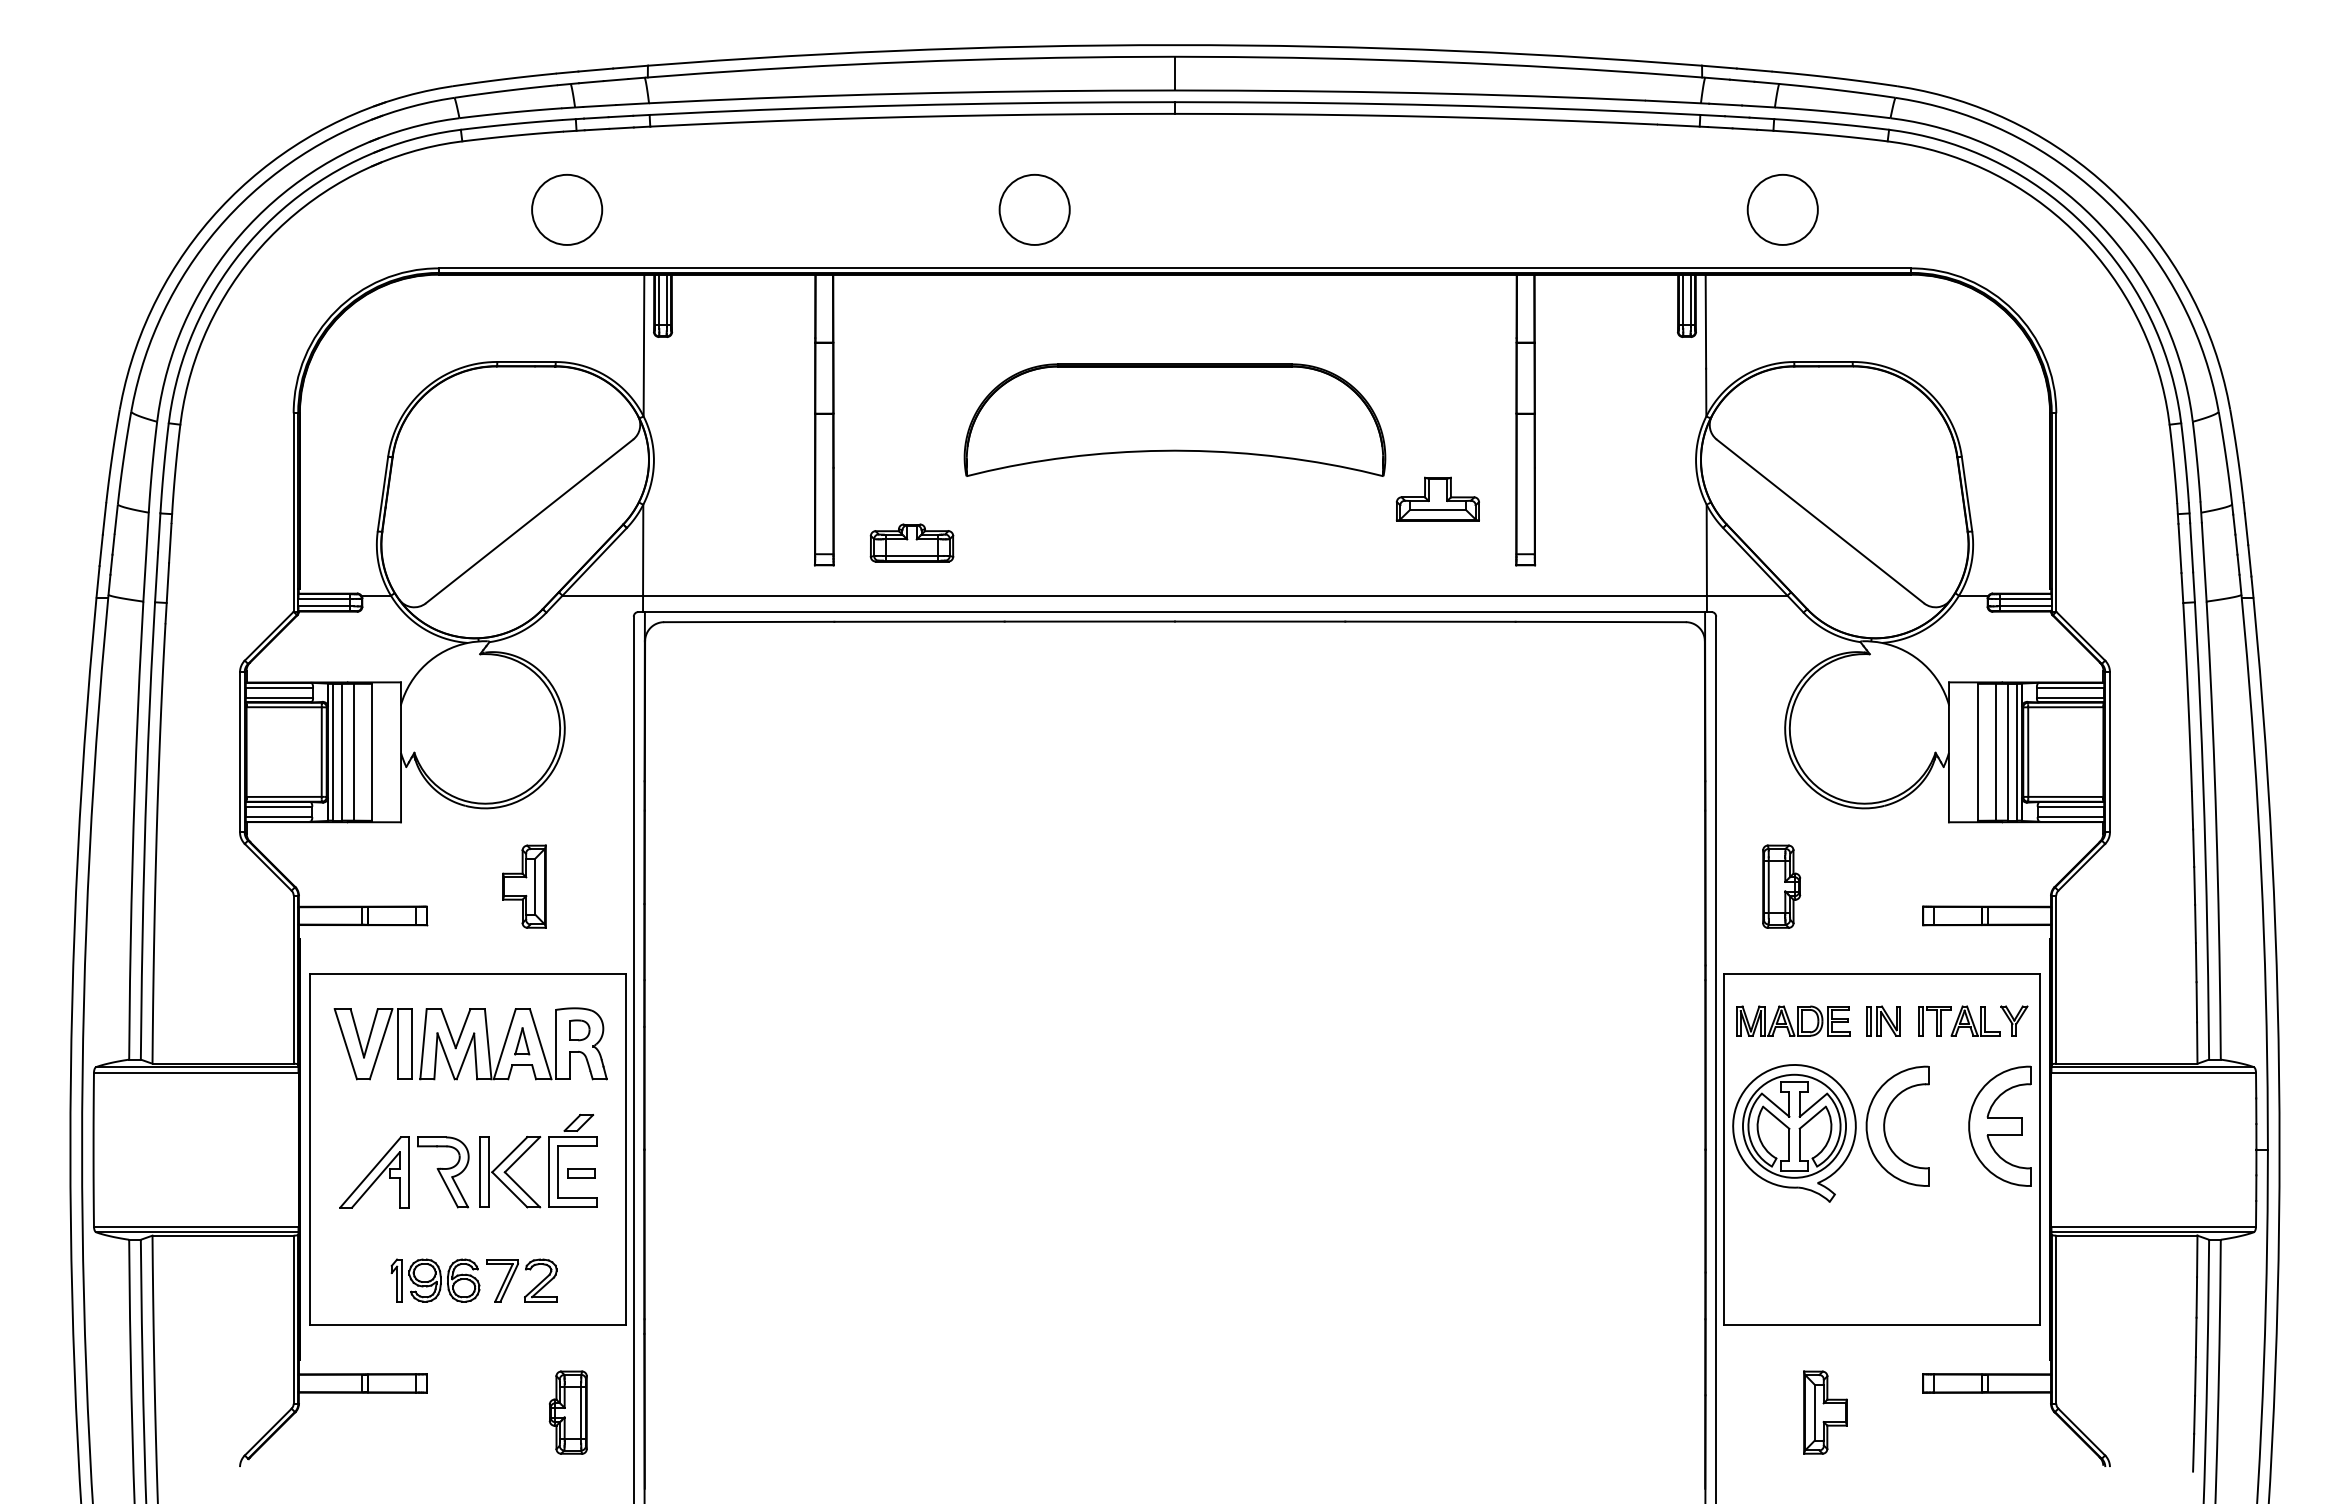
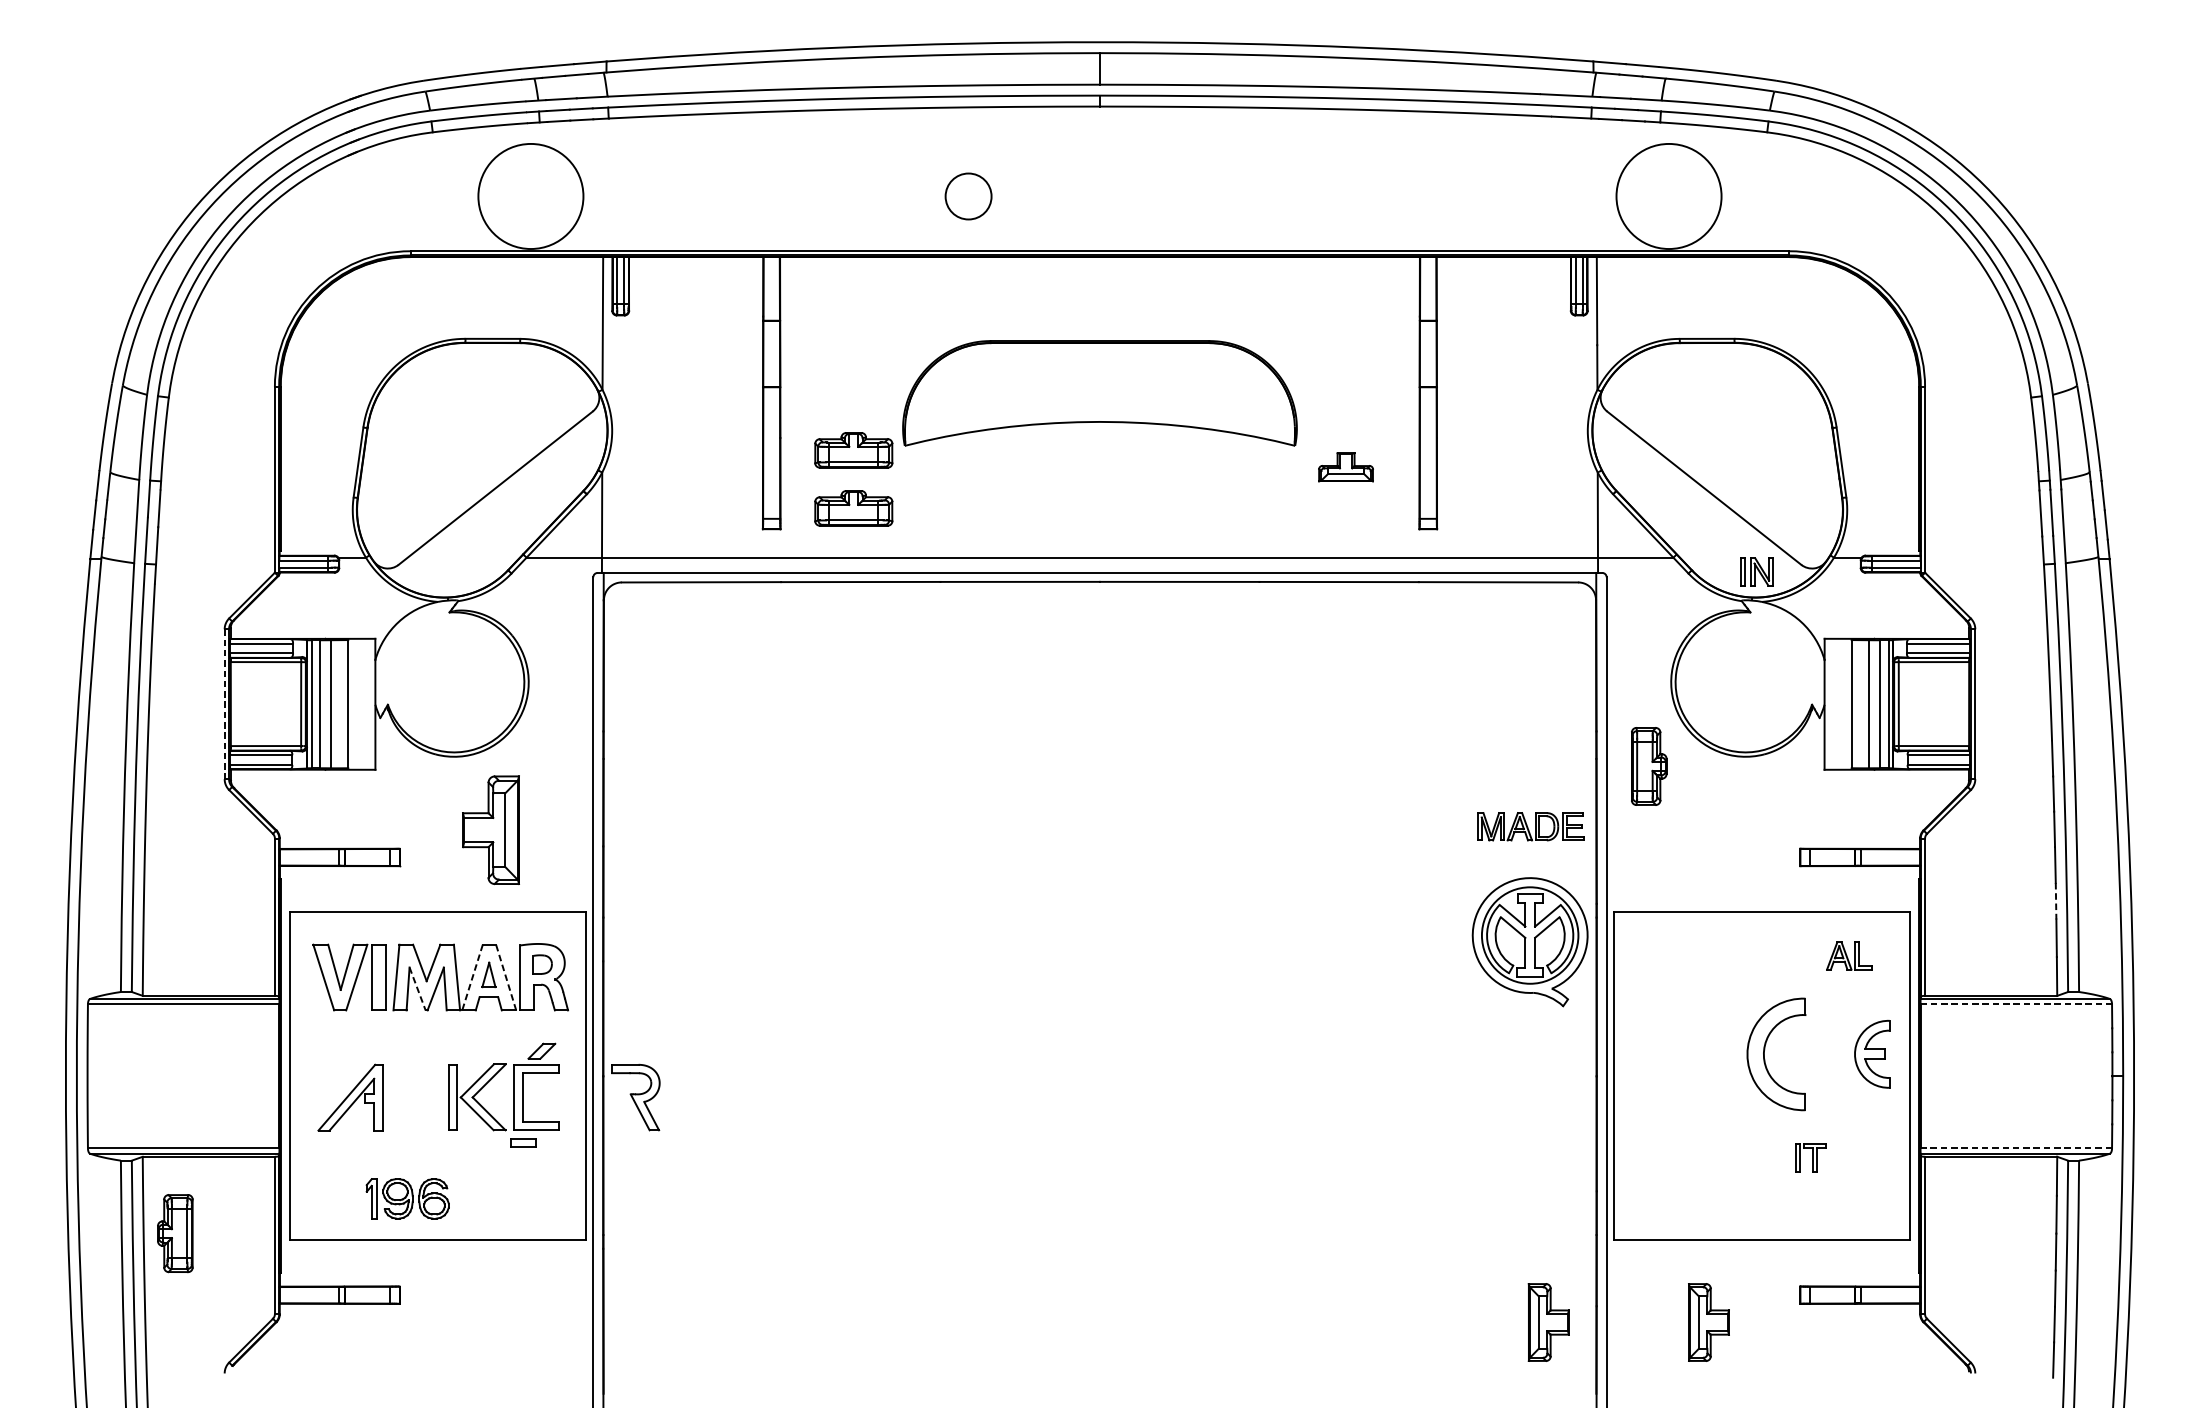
circle: (567, 209) -> (531, 196), size x1.6
circle: (1034, 209) -> (968, 196), size x0.7
circle: (1782, 209) -> (1668, 196), size x1.6
part: (911, 480) -> (853, 449), added
part: (1437, 498) -> (1345, 466), size x0.7
line: (240, 752) -> (225, 704), solid -> dashed
part: (524, 886) -> (491, 829), size x1.4
part: (1781, 886) -> (1649, 766), moved
line: (2196, 962) -> (2056, 901), solid -> dashed
part: (1793, 1020) -> (1531, 826), moved
part: (1883, 1020) -> (1756, 571), moved
part: (2014, 1020) -> (1885, 955), removed
part: (1934, 1021) -> (1811, 1158), moved
line: (504, 1044) -> (472, 977), solid -> dashed
line: (540, 1044) -> (505, 977), solid -> dashed
line: (446, 1056) -> (417, 989), solid -> dashed
line: (2154, 1072) -> (2017, 1004), solid -> dashed
part: (1999, 1125) -> (1871, 1053), size x0.6
part: (1794, 1133) -> (1530, 942), moved
part: (443, 1172) -> (636, 1097), moved
part: (581, 1173) -> (522, 1143), moved
line: (2153, 1226) -> (2016, 1148), solid -> dashed
part: (513, 1276) -> (480, 1195), removed
part: (567, 1412) -> (174, 1233), moved
part: (1654, 1412) -> (1548, 1322), added

